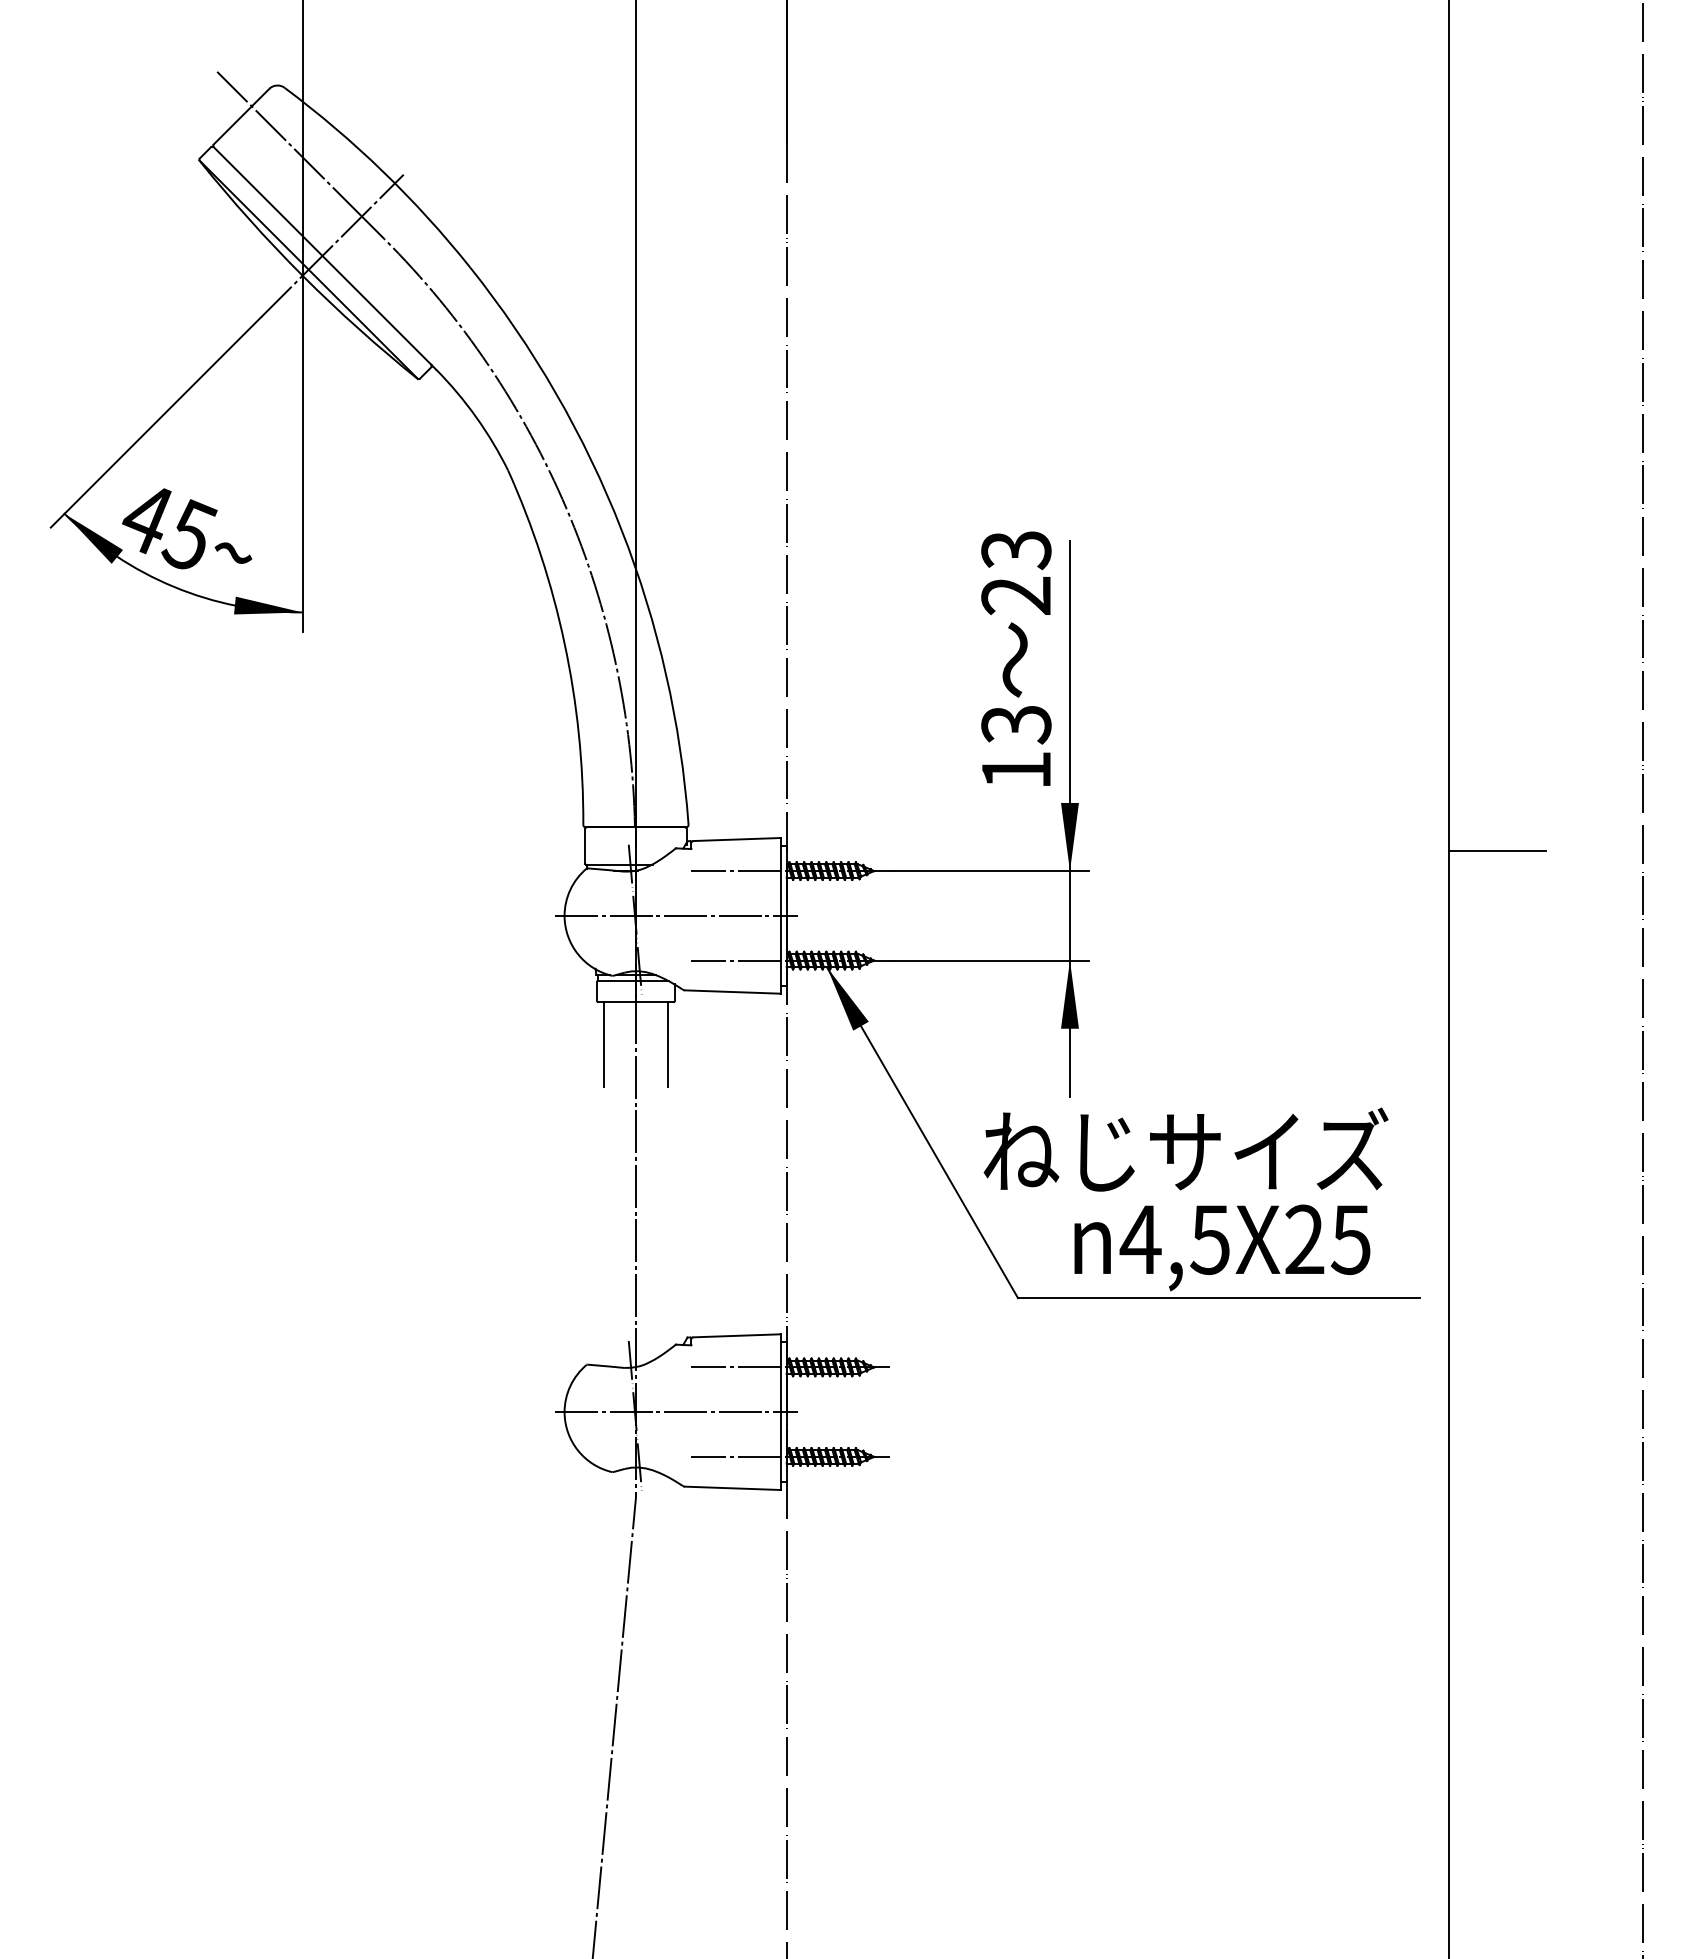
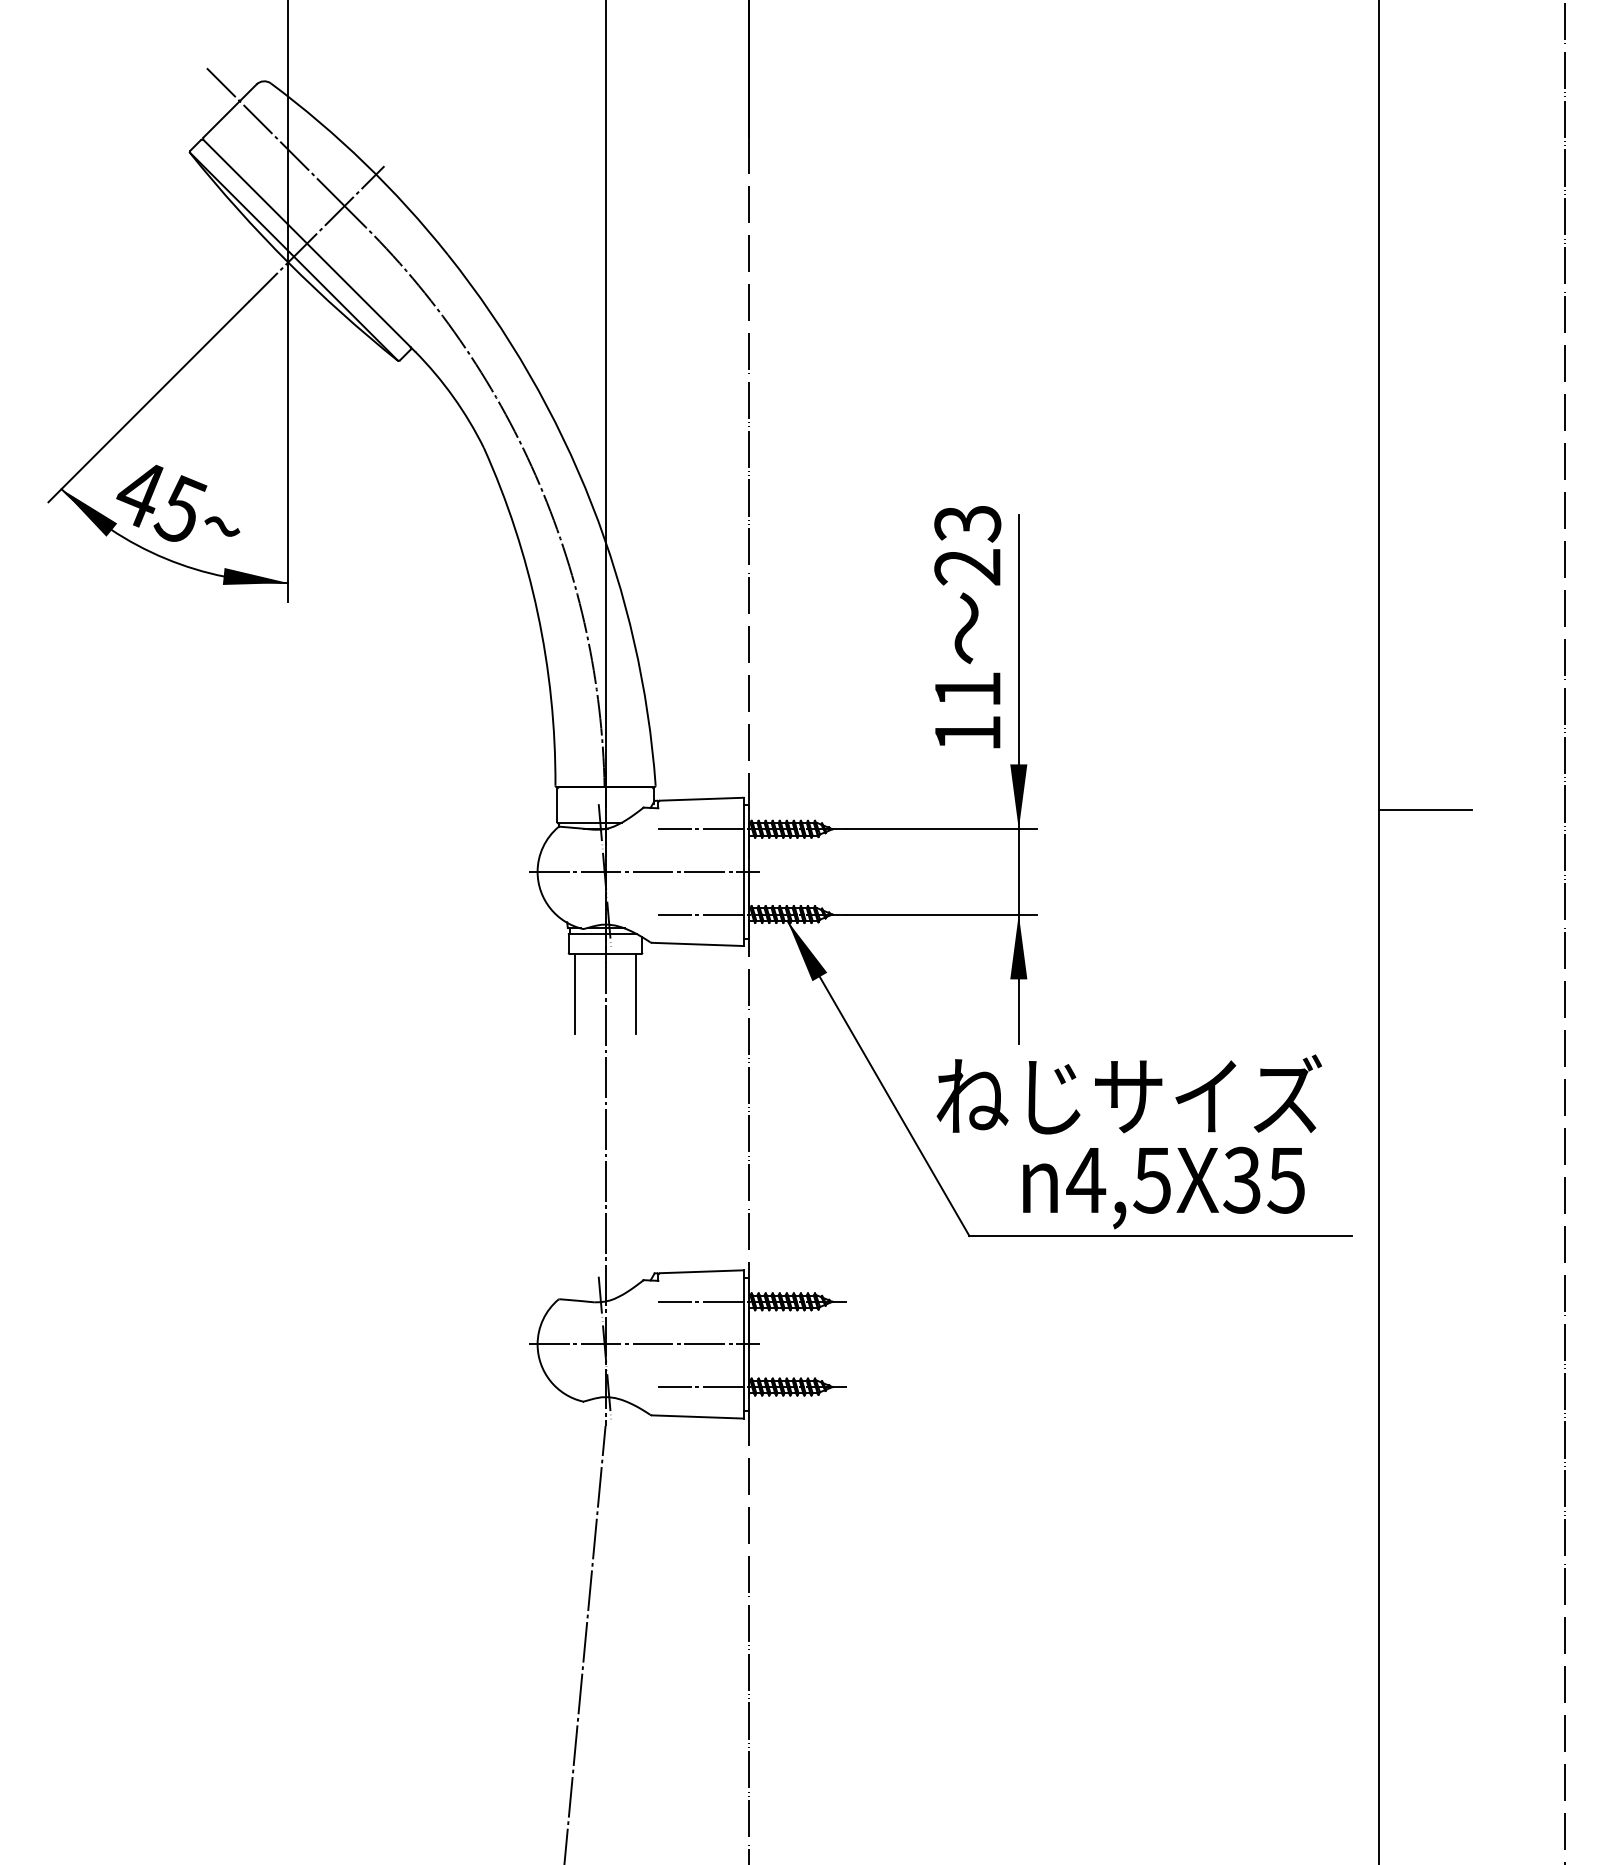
text: (1016, 725) -> (967, 690), 13 -> 11
text: (1303, 1239) -> (1241, 1180), 4,5X25 -> 4,5X35

